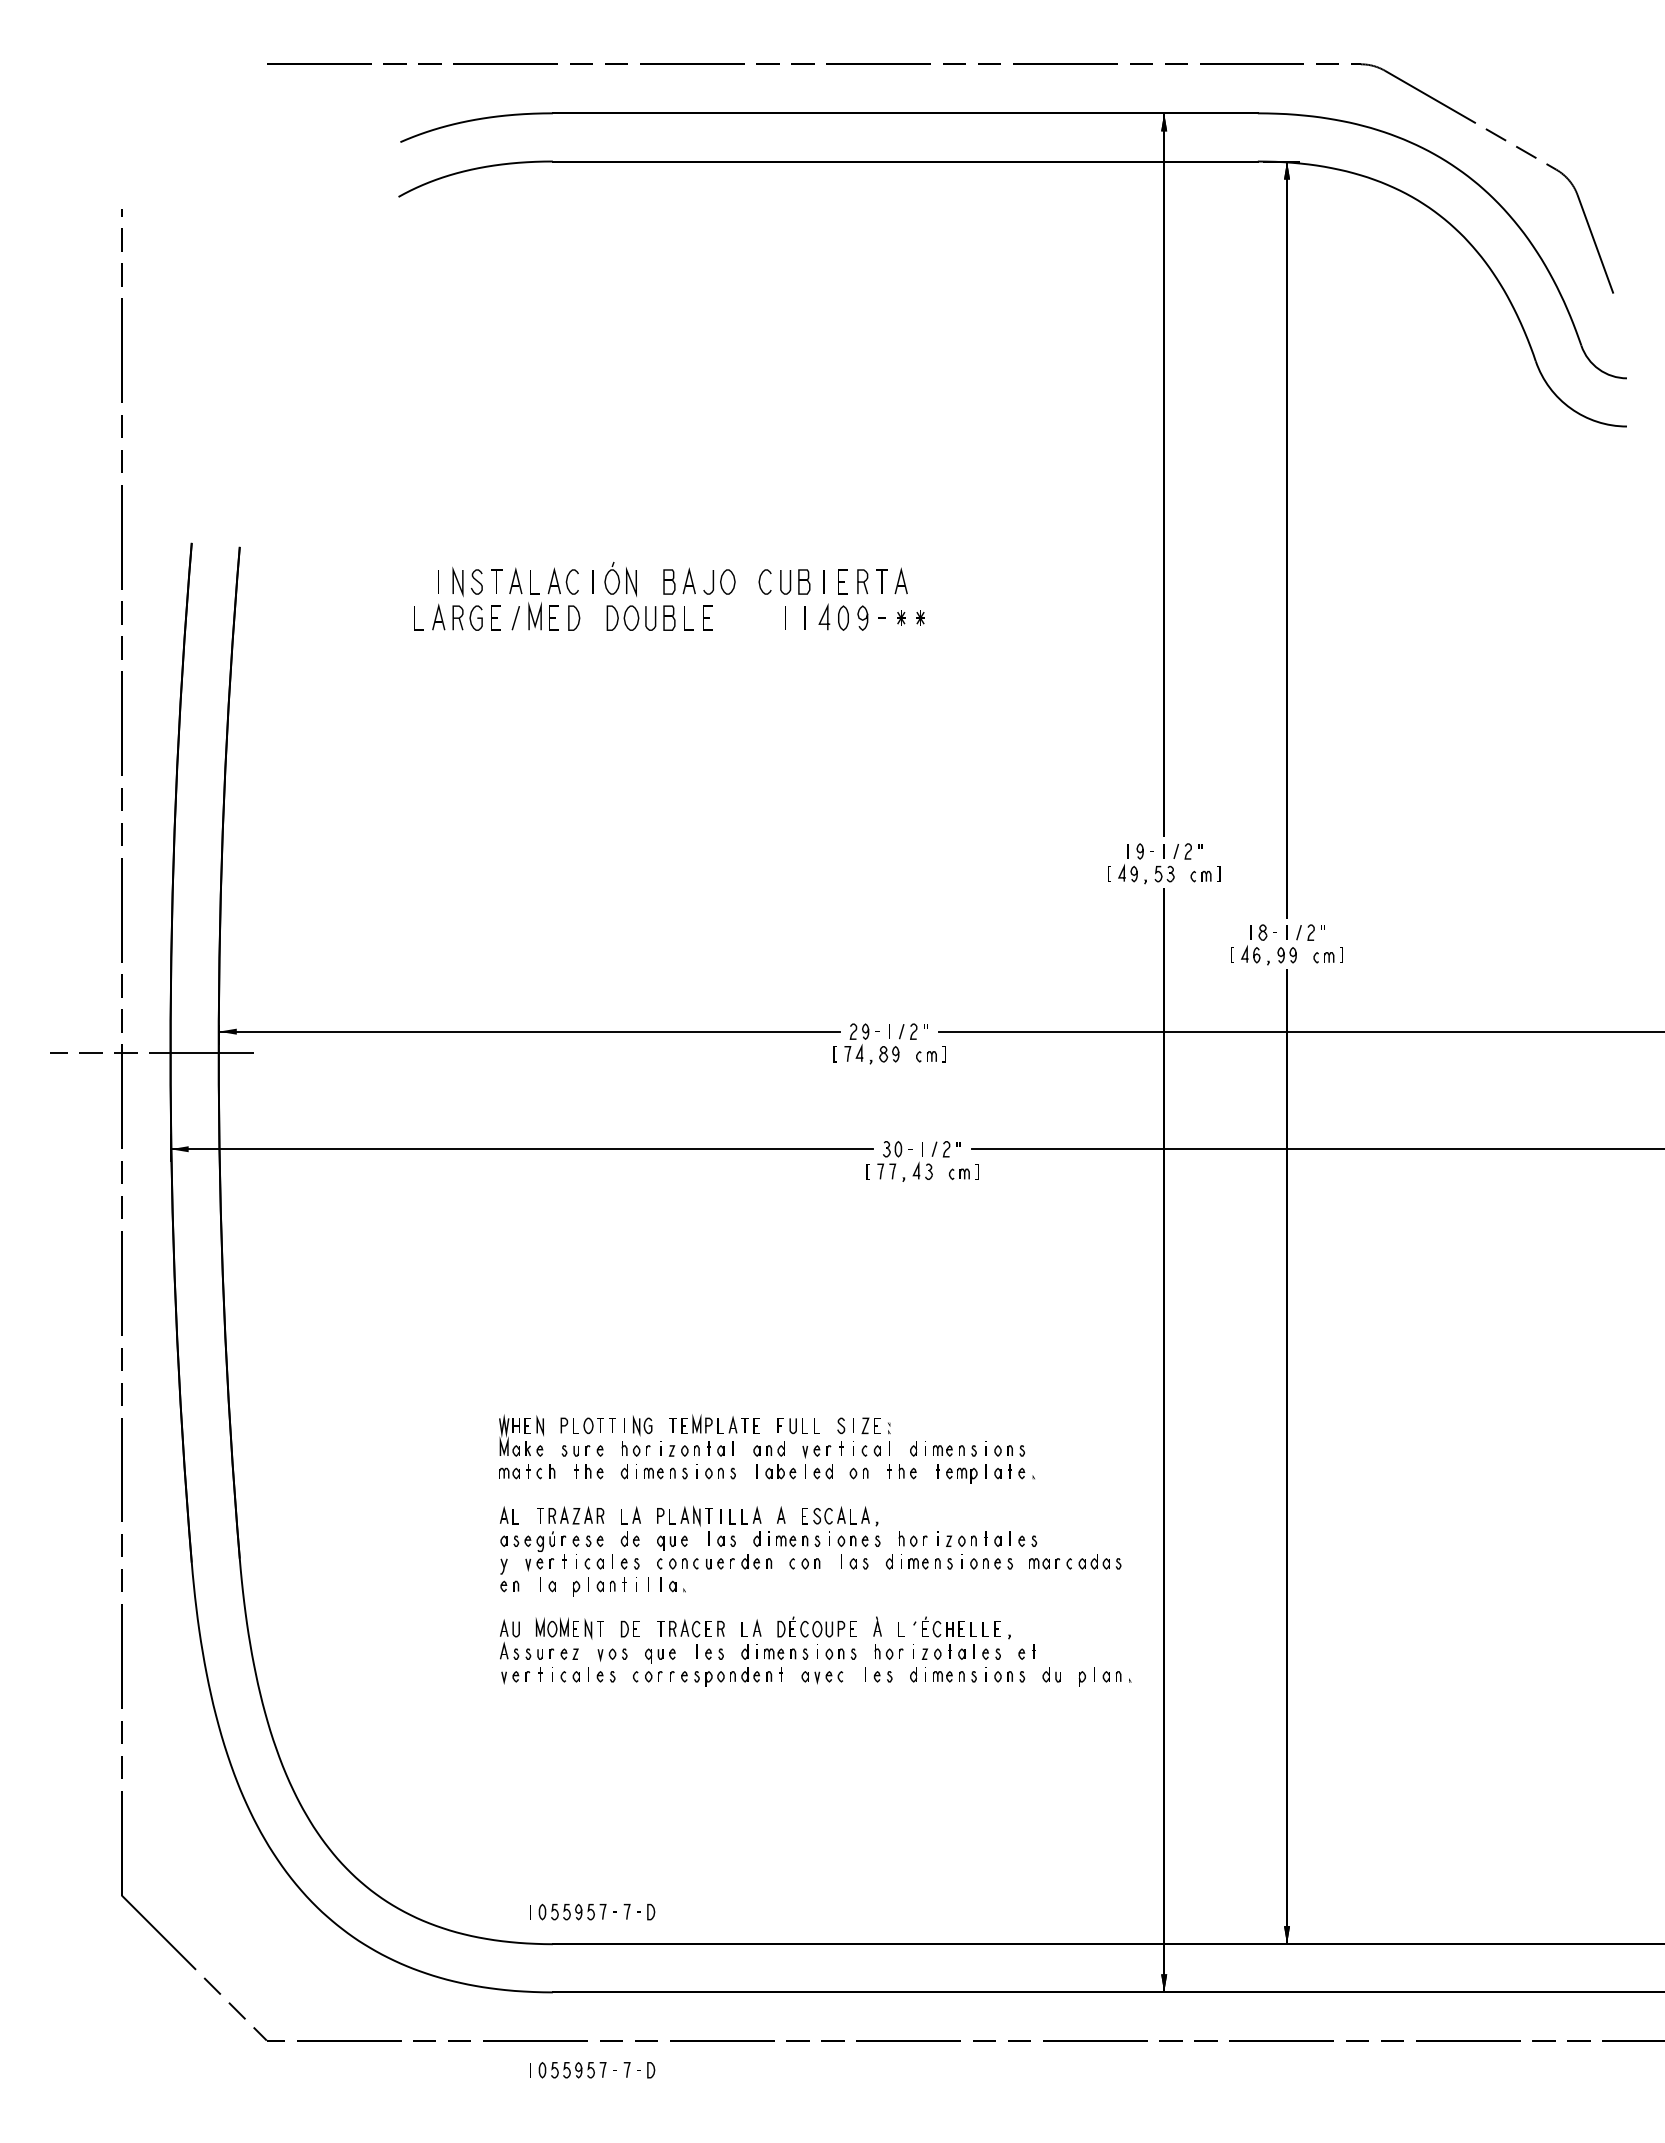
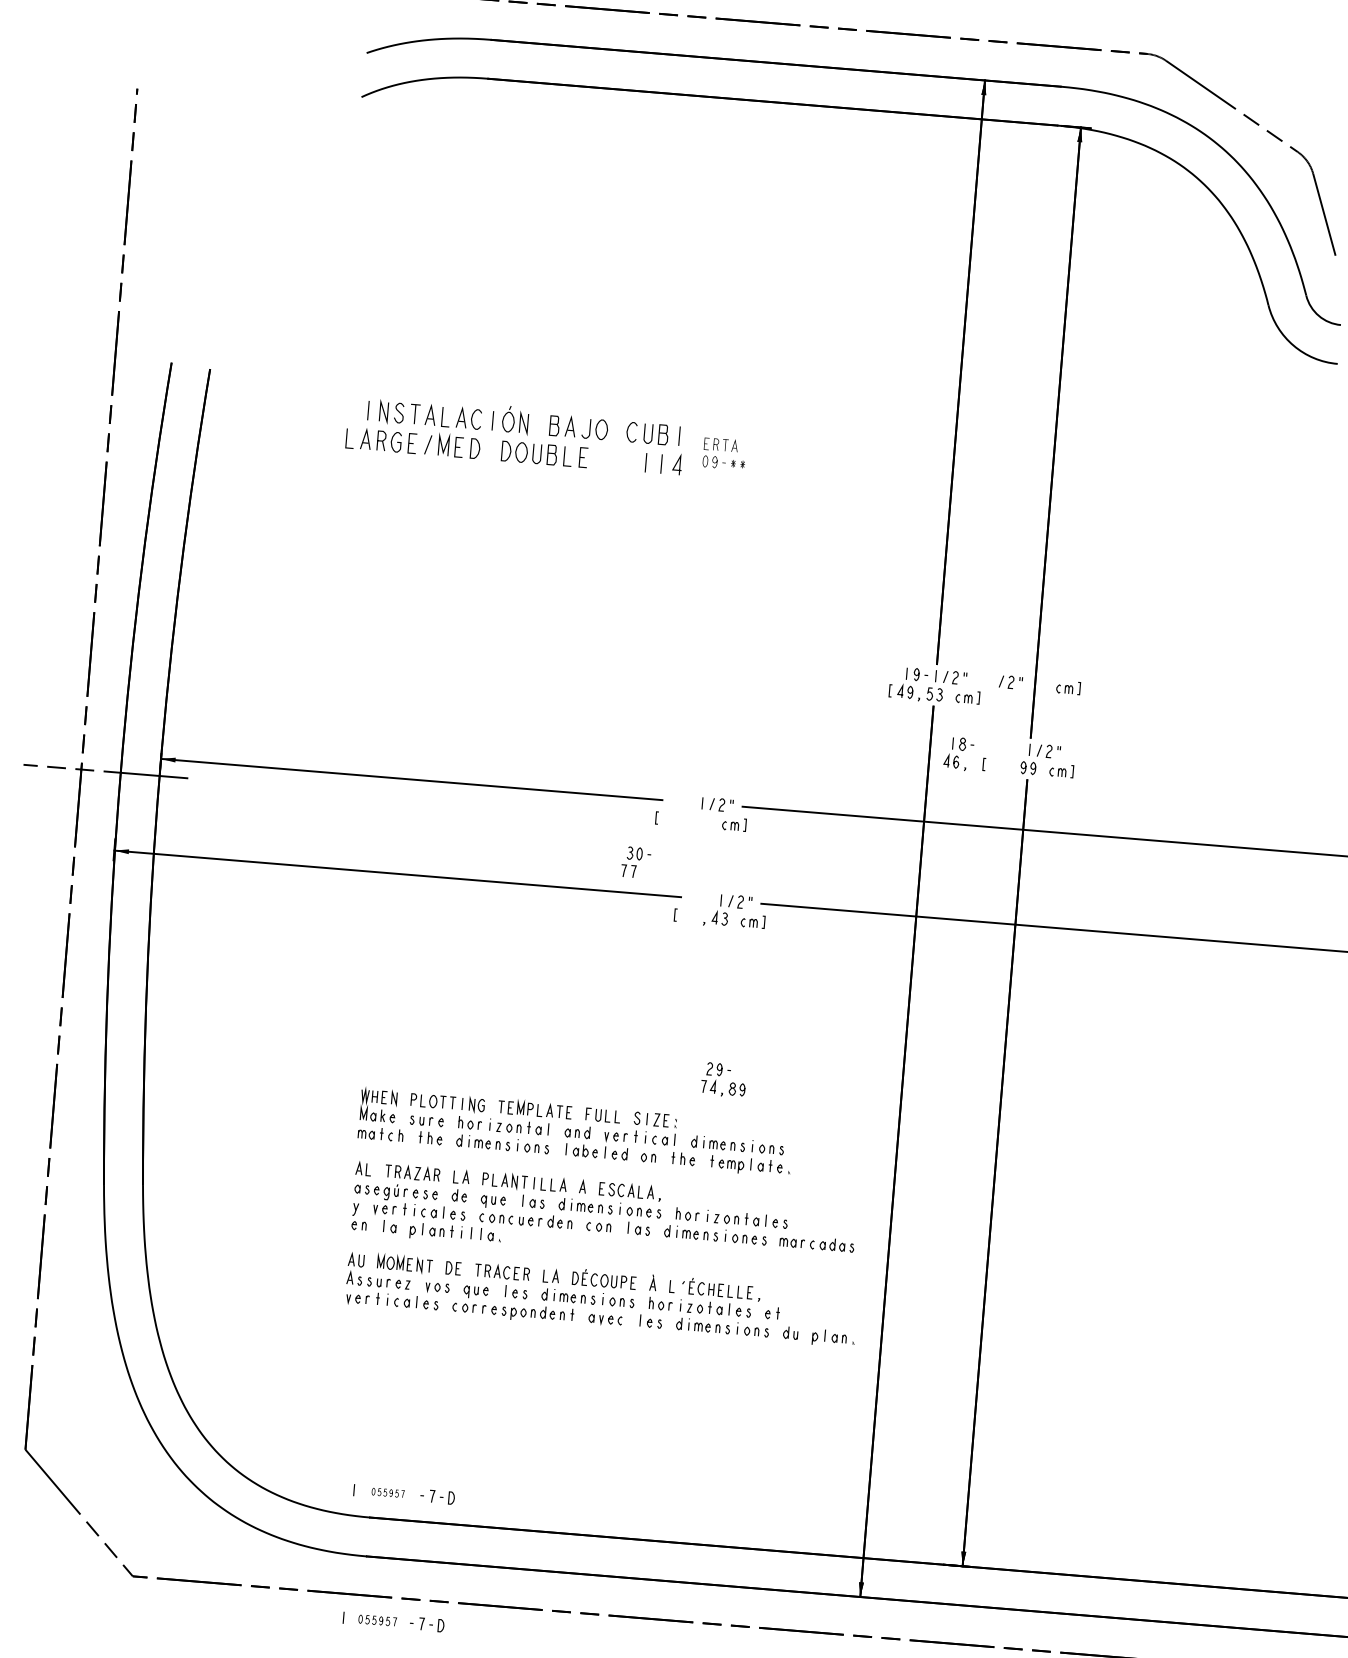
part: (881, 598) -> (724, 453), size x0.6
part: (1256, 851) -> (1010, 682), added
part: (1327, 852) -> (1067, 687), added
part: (1258, 944) -> (958, 753), moved
part: (867, 1038) -> (720, 1075), moved
part: (894, 1160) -> (635, 862), moved
part: (572, 1911) -> (388, 1492), size x0.6
part: (572, 2070) -> (377, 1620), size x0.7

